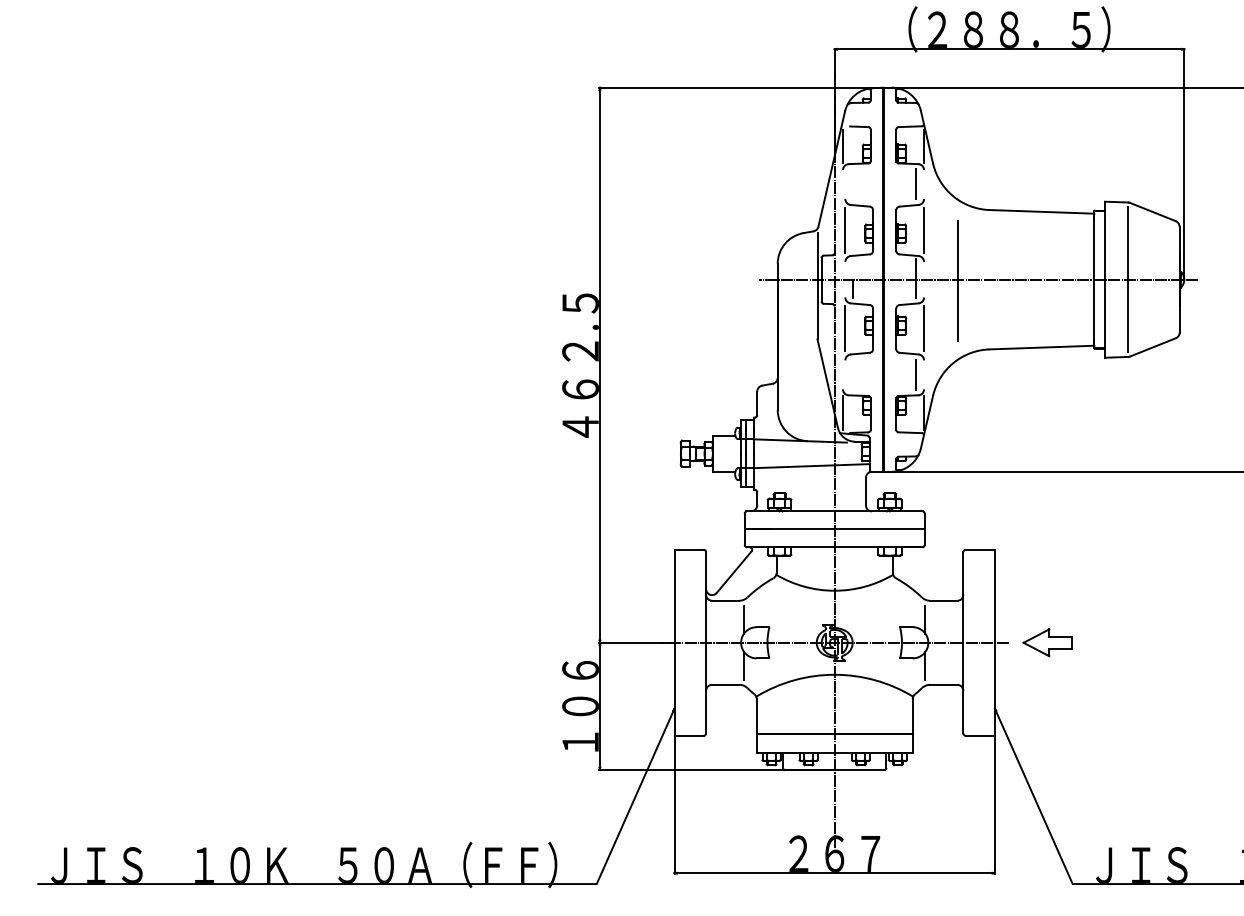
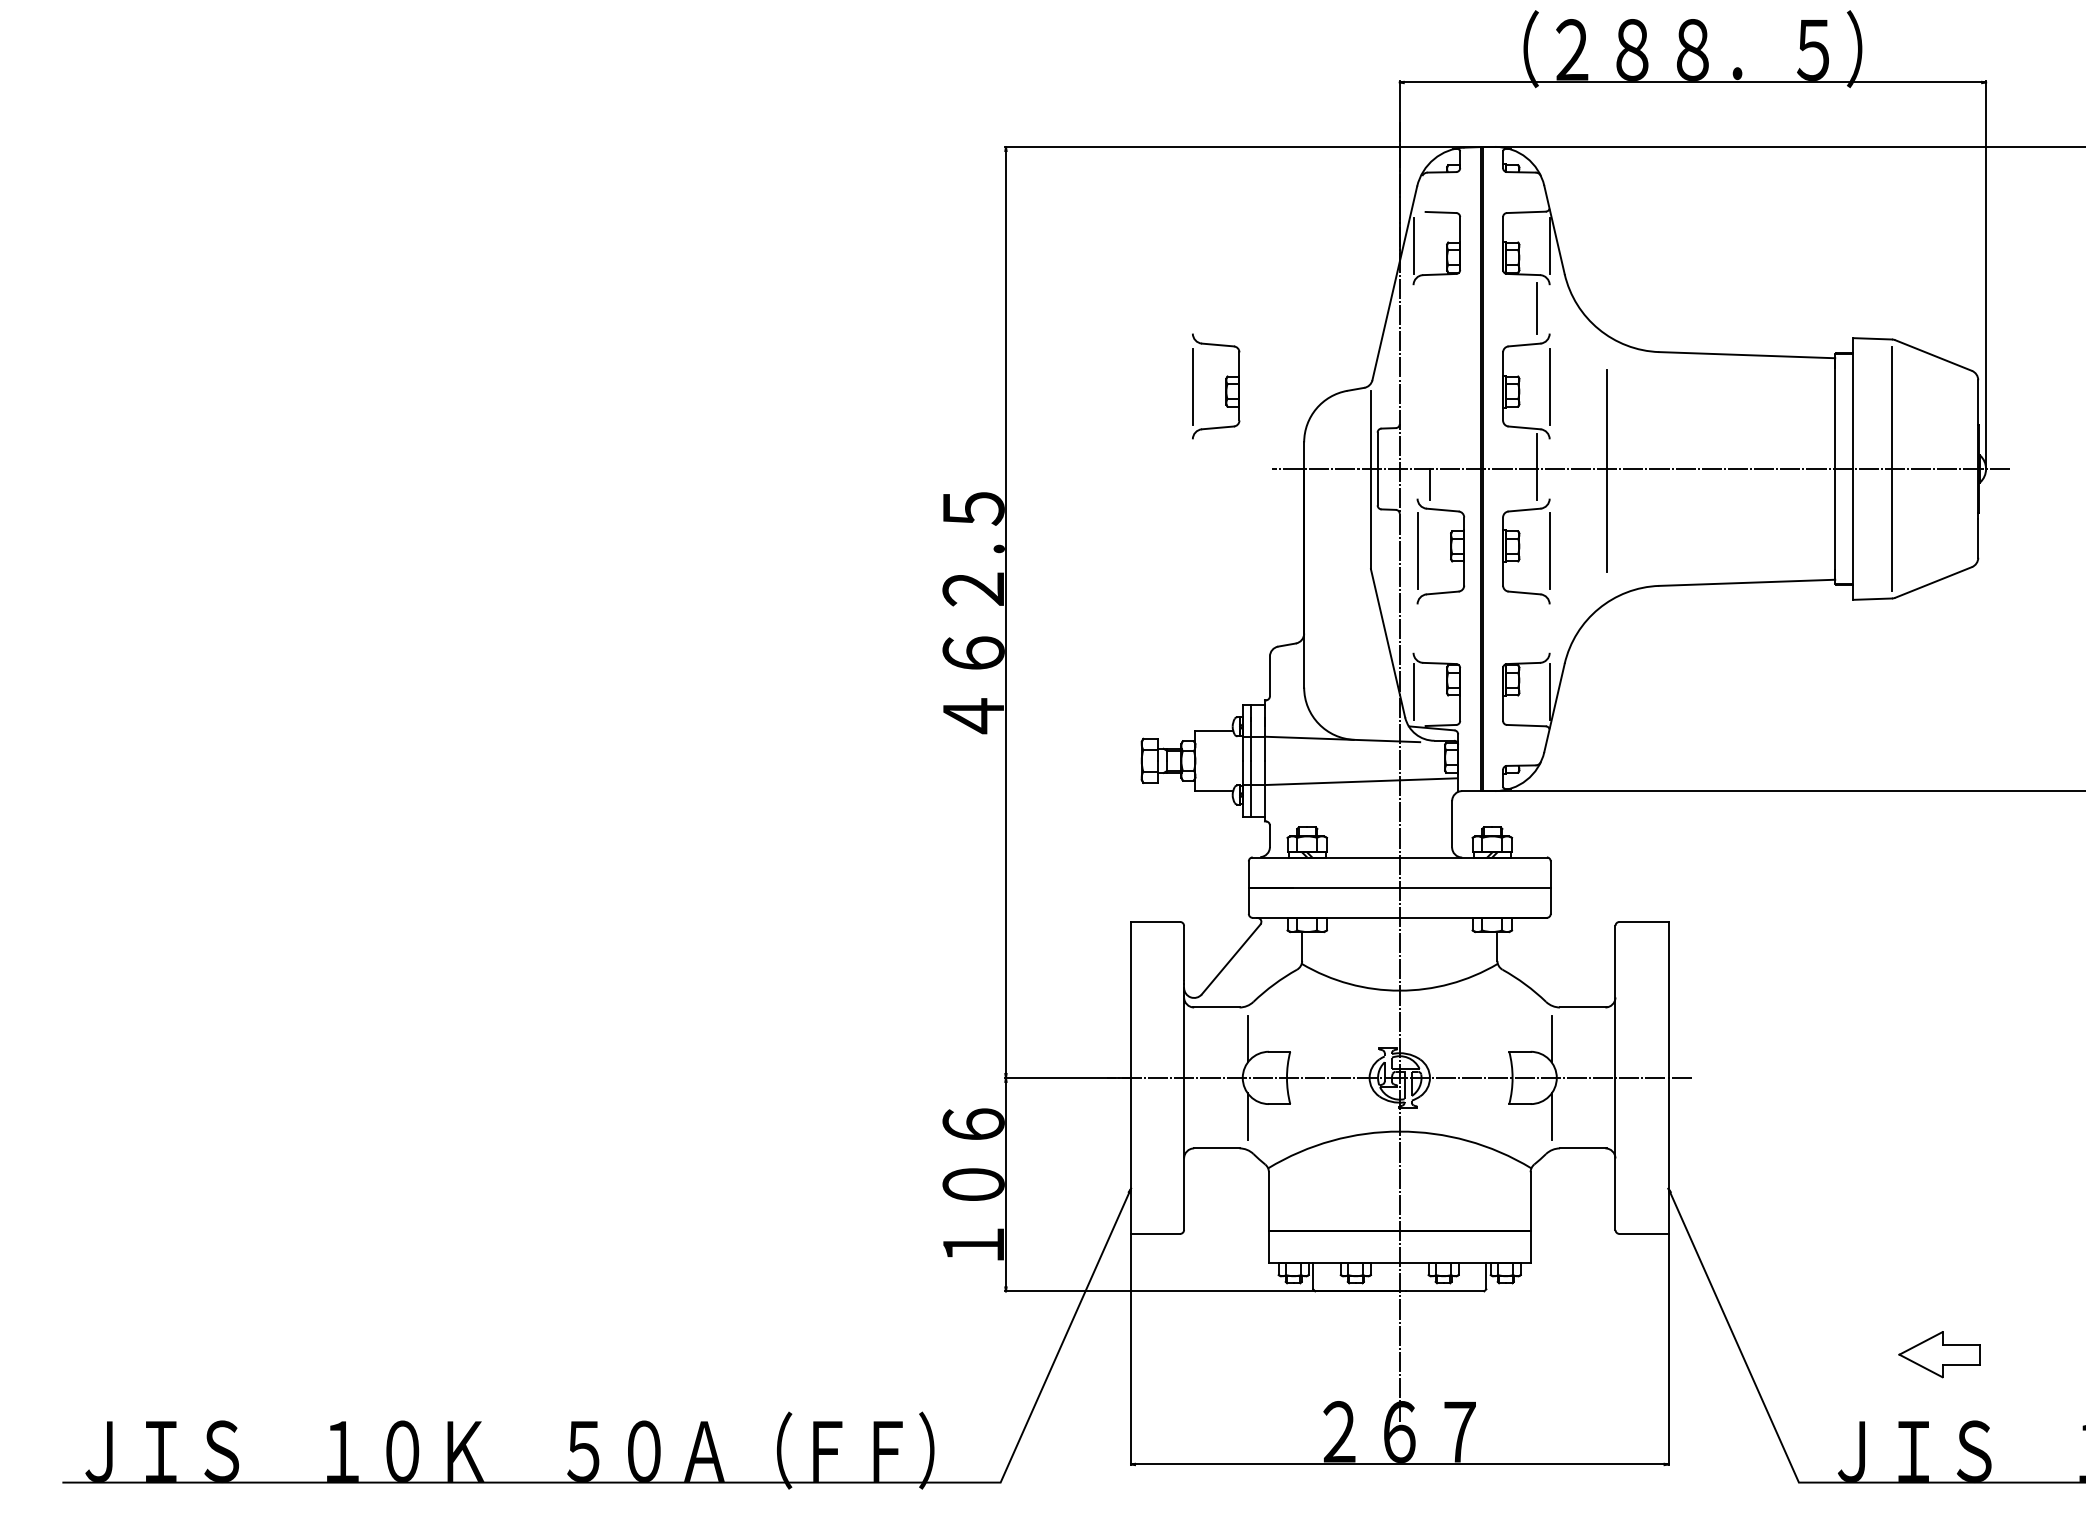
part: (858, 230) -> (1214, 386), moved
line: (916, 375) -> (1536, 629), removed
part: (1047, 642) -> (1939, 1354), moved

